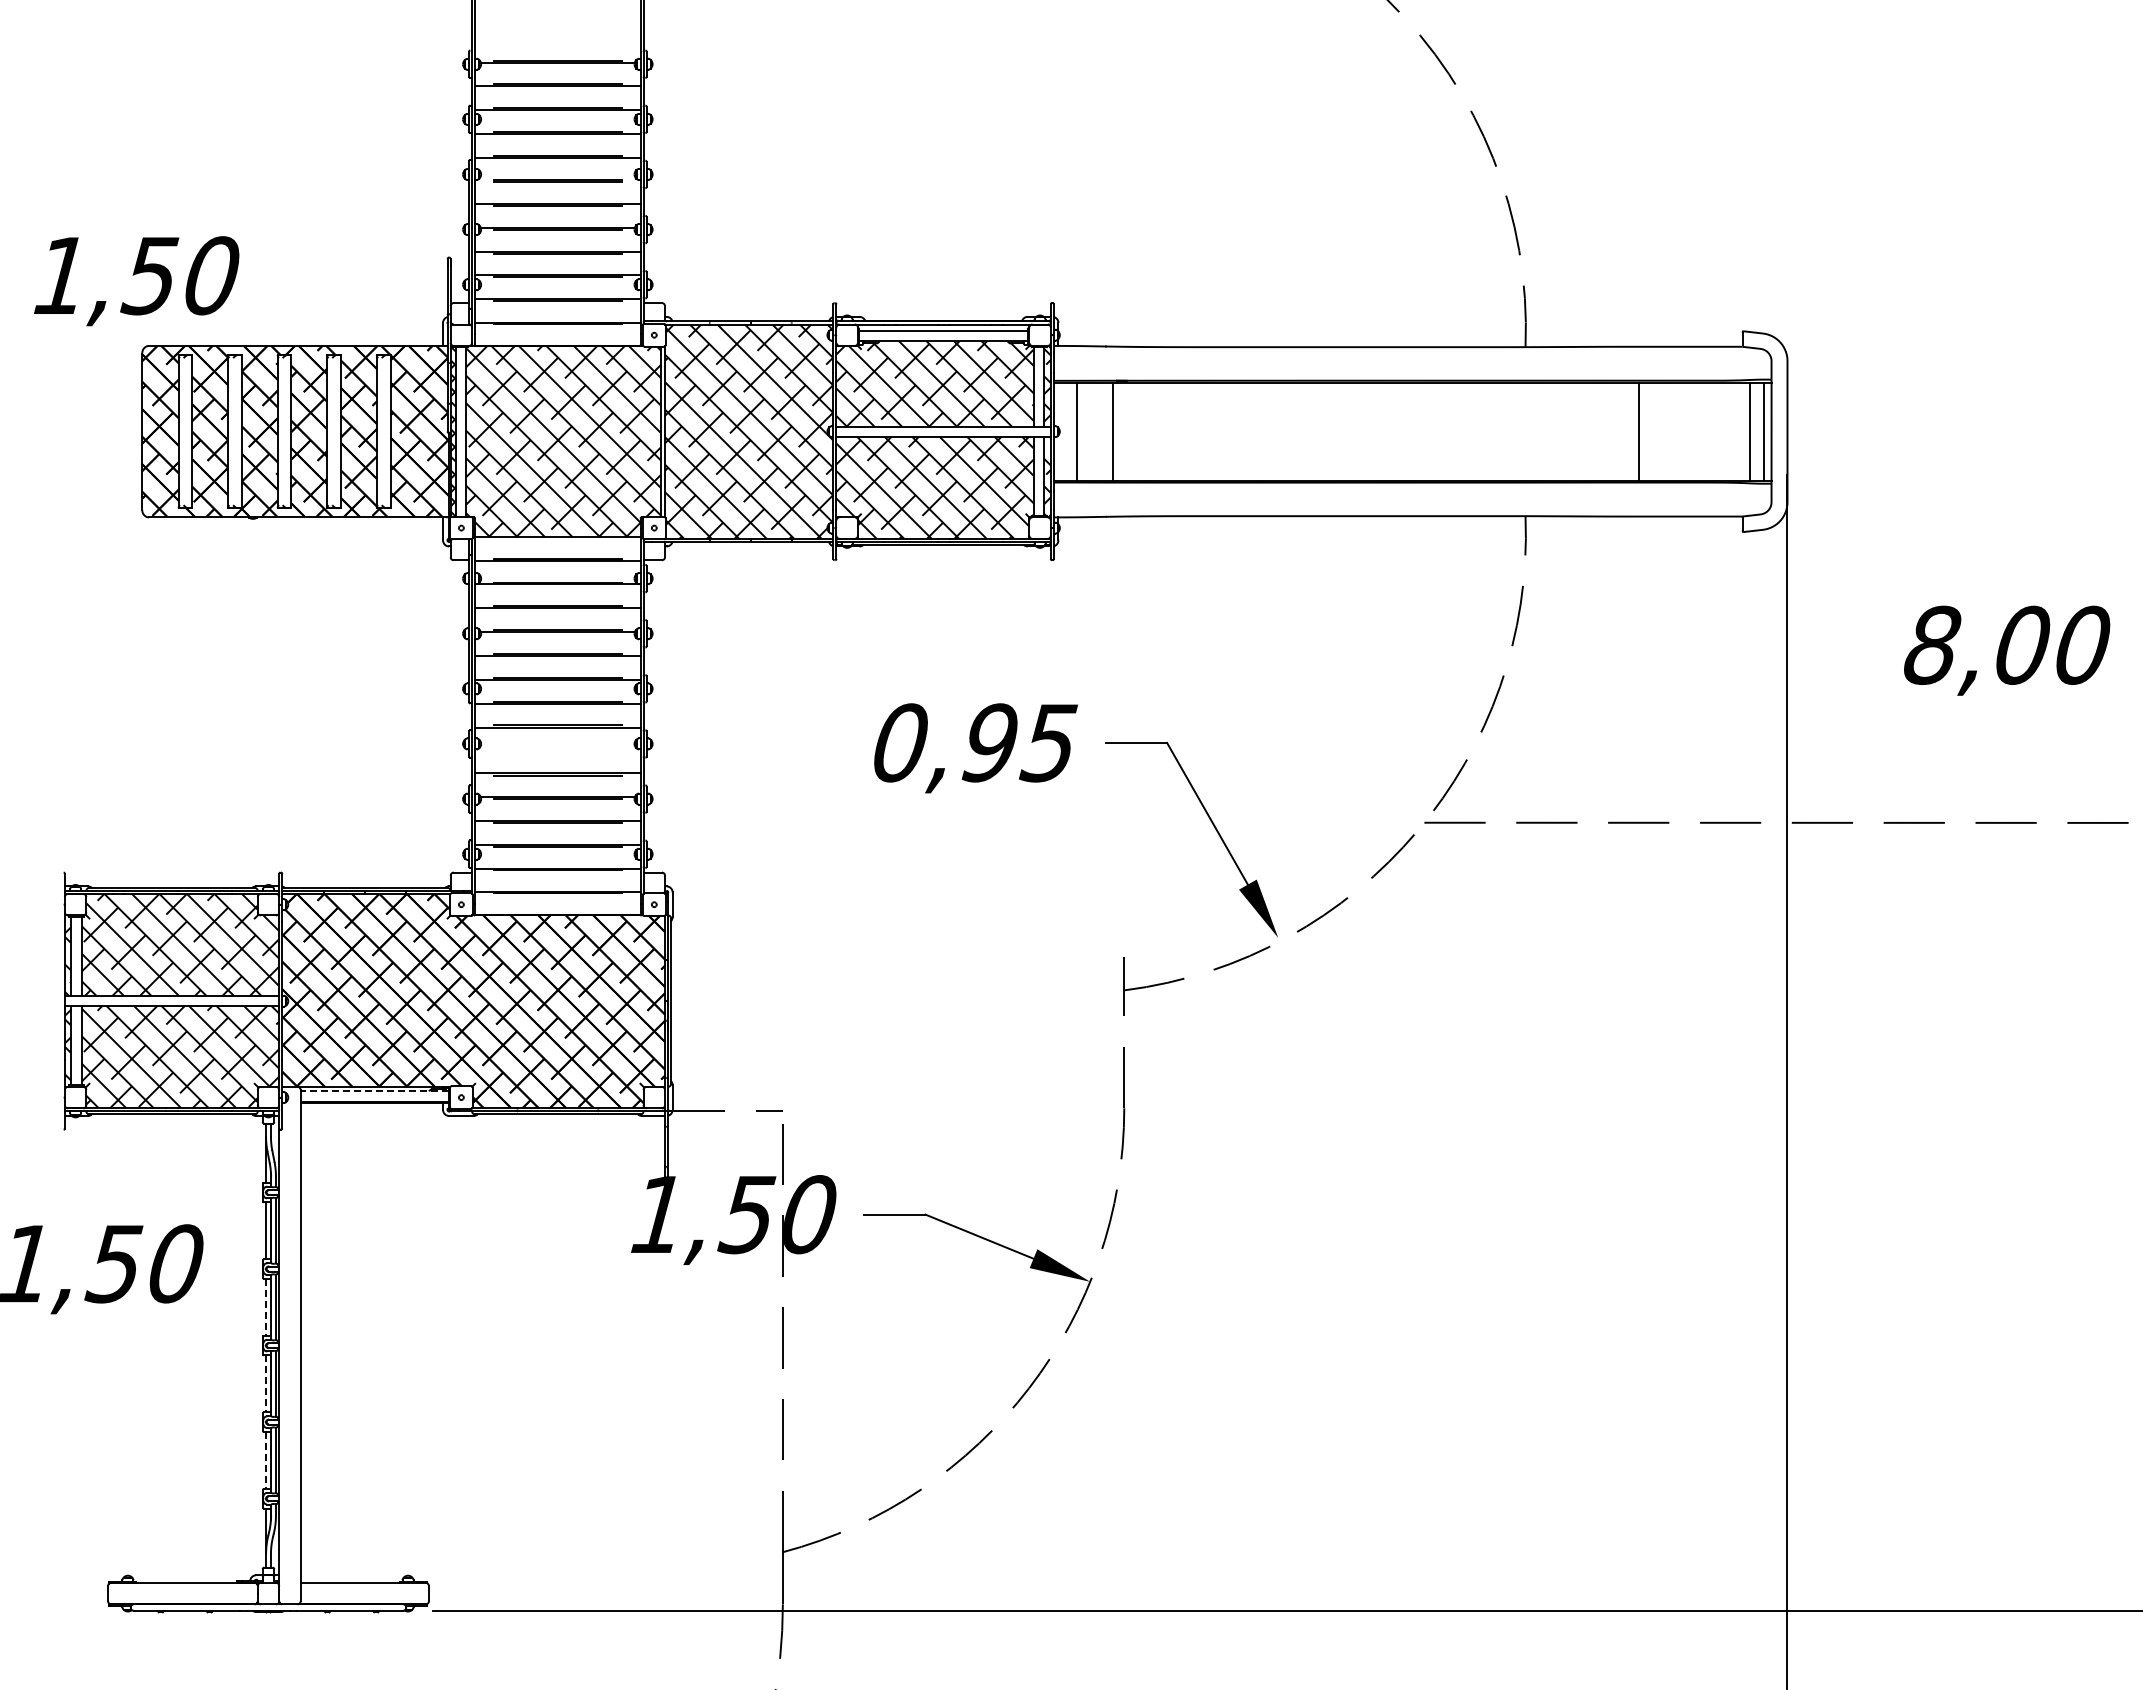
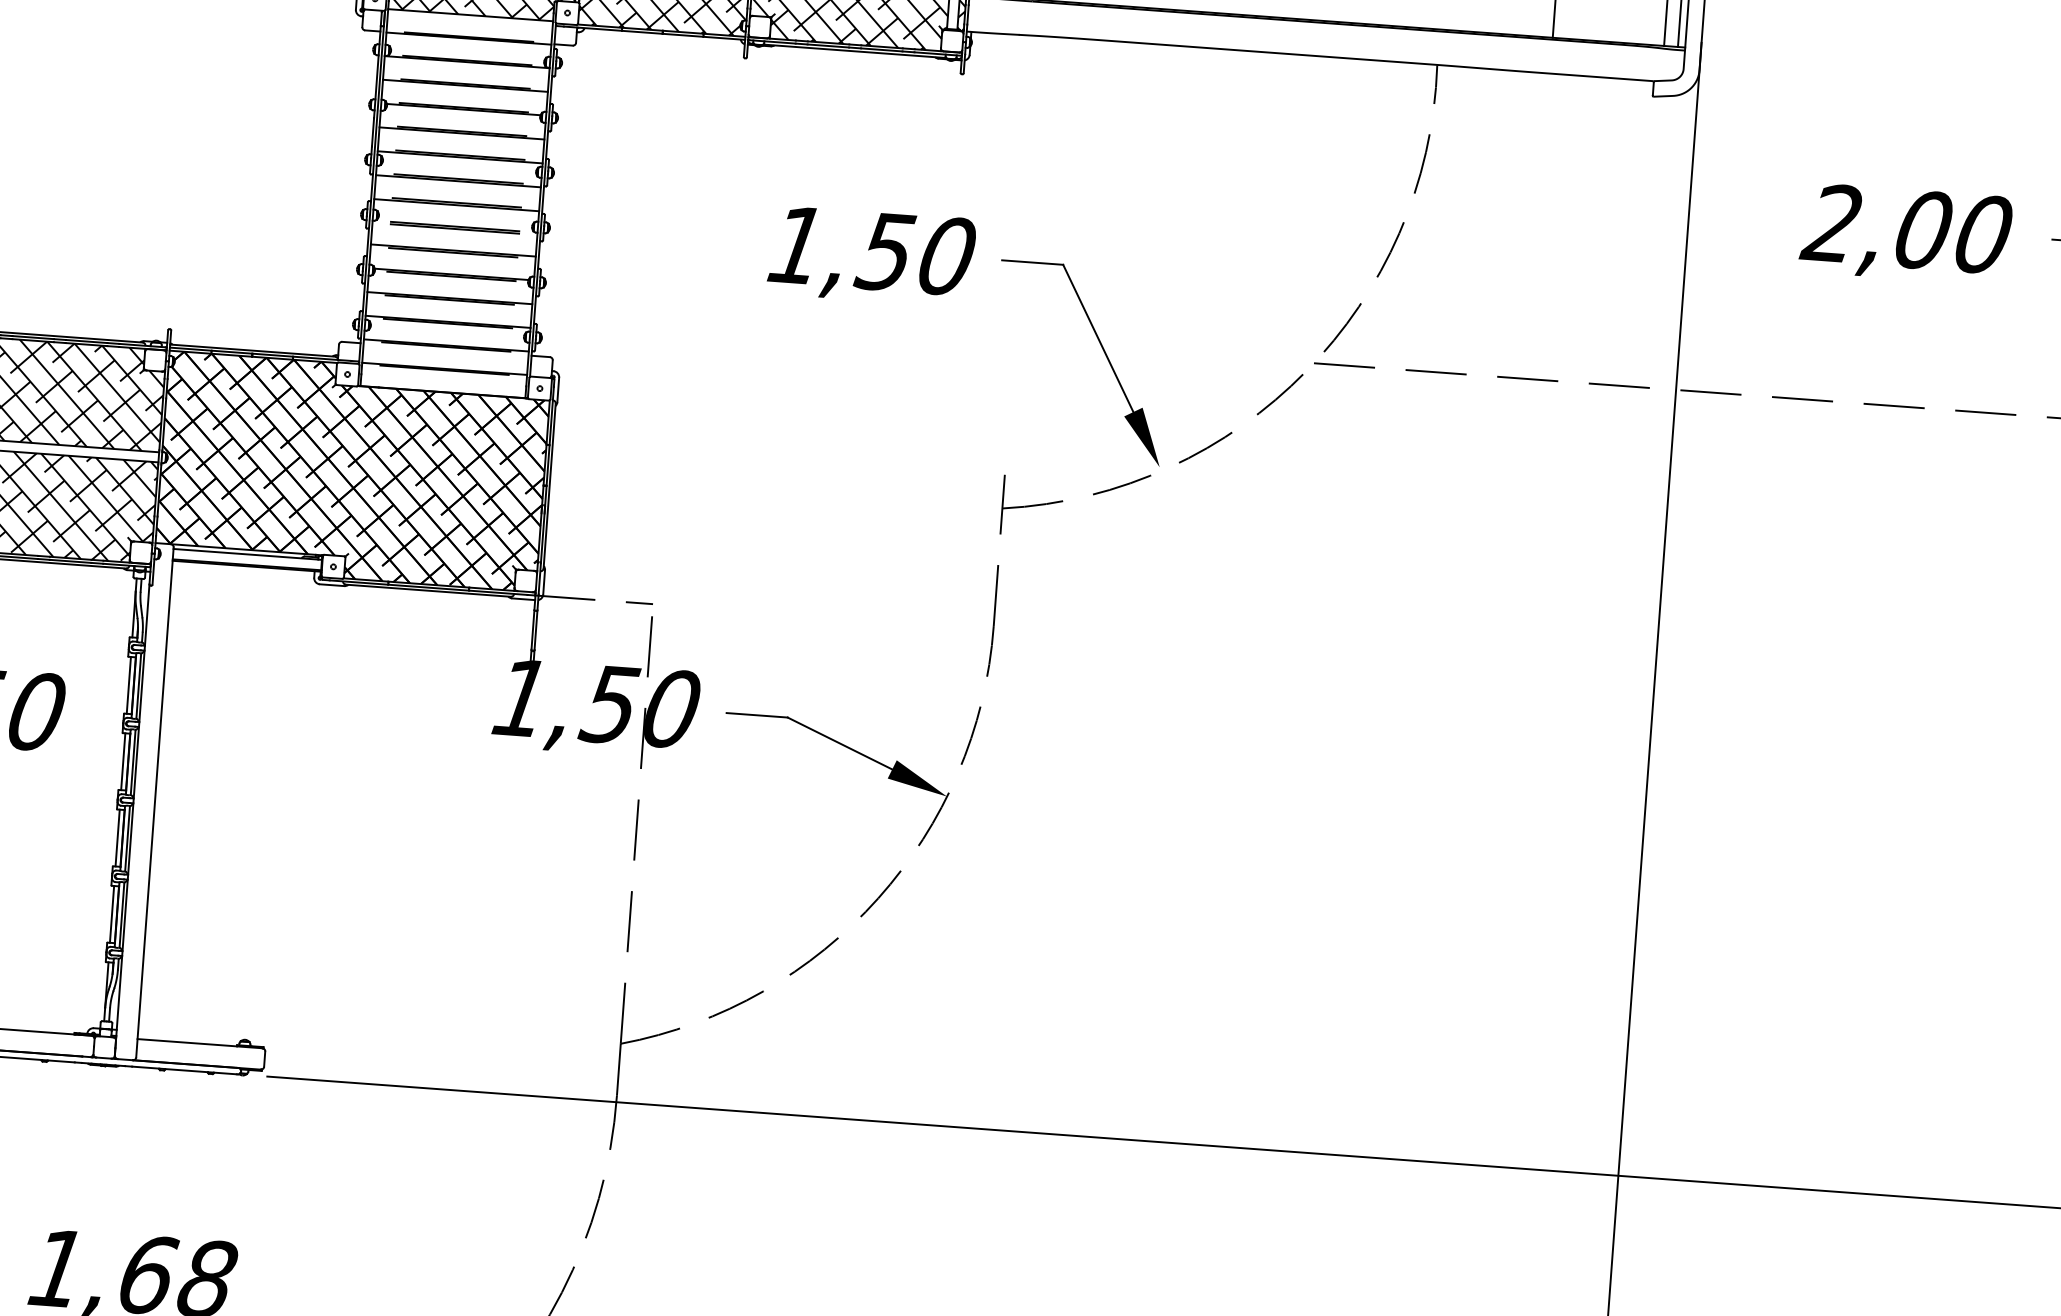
text: (1930, 644) -> (1831, 222), 8,00 -> 2,00
text: (975, 742) -> (872, 250), 0,95 -> 1,50
line: (557, 749) -> (454, 226), added
line: (374, 1091) -> (247, 554), dashed -> solid
line: (266, 1307) -> (123, 761), dashed -> solid
line: (266, 1384) -> (118, 838), dashed -> solid
line: (266, 1460) -> (112, 914), dashed -> solid

